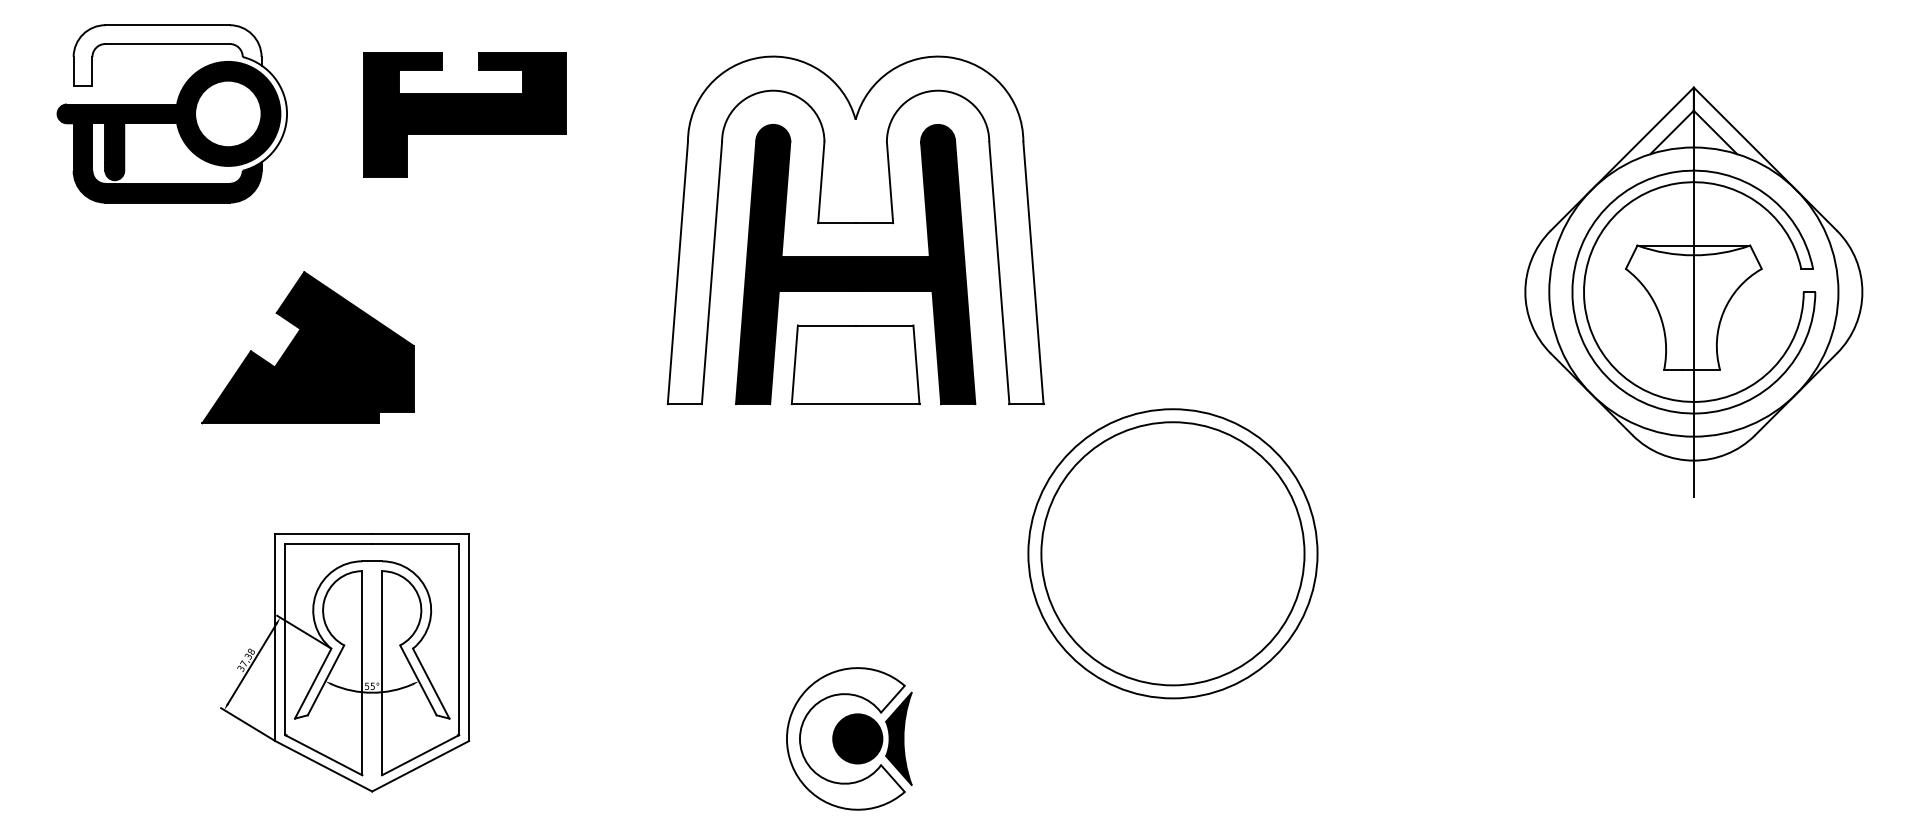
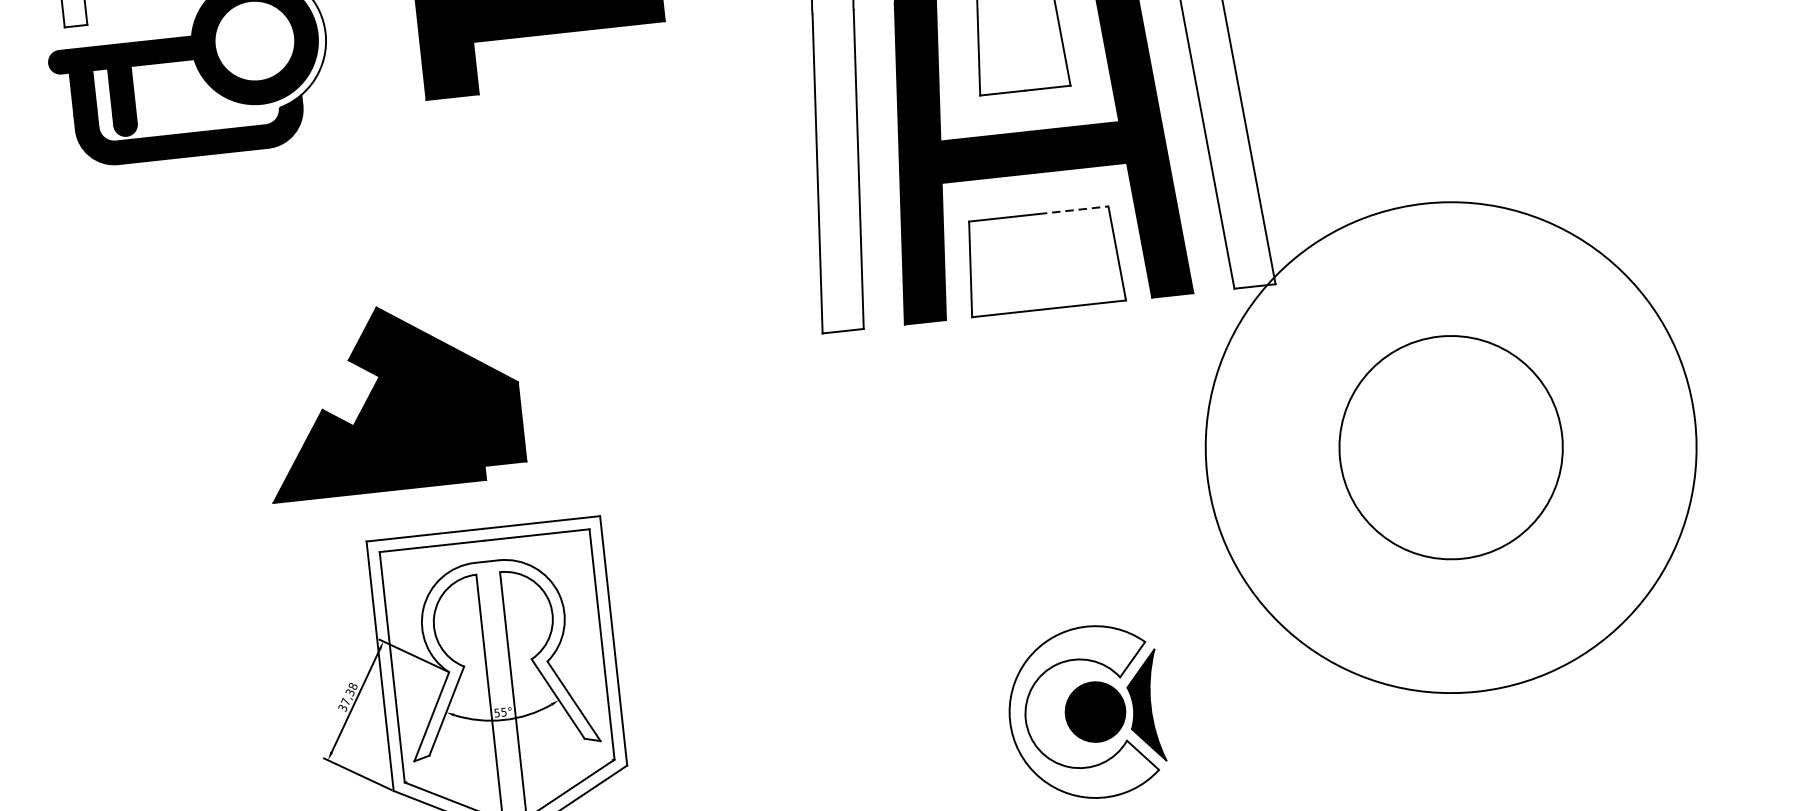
line: (884, 325) -> (1073, 210), solid -> dashed
part: (307, 347) -> (390, 397), moved
circle: (1172, 553) -> (1450, 447), size x0.7
circle: (1172, 553) -> (1450, 447), size x1.4

